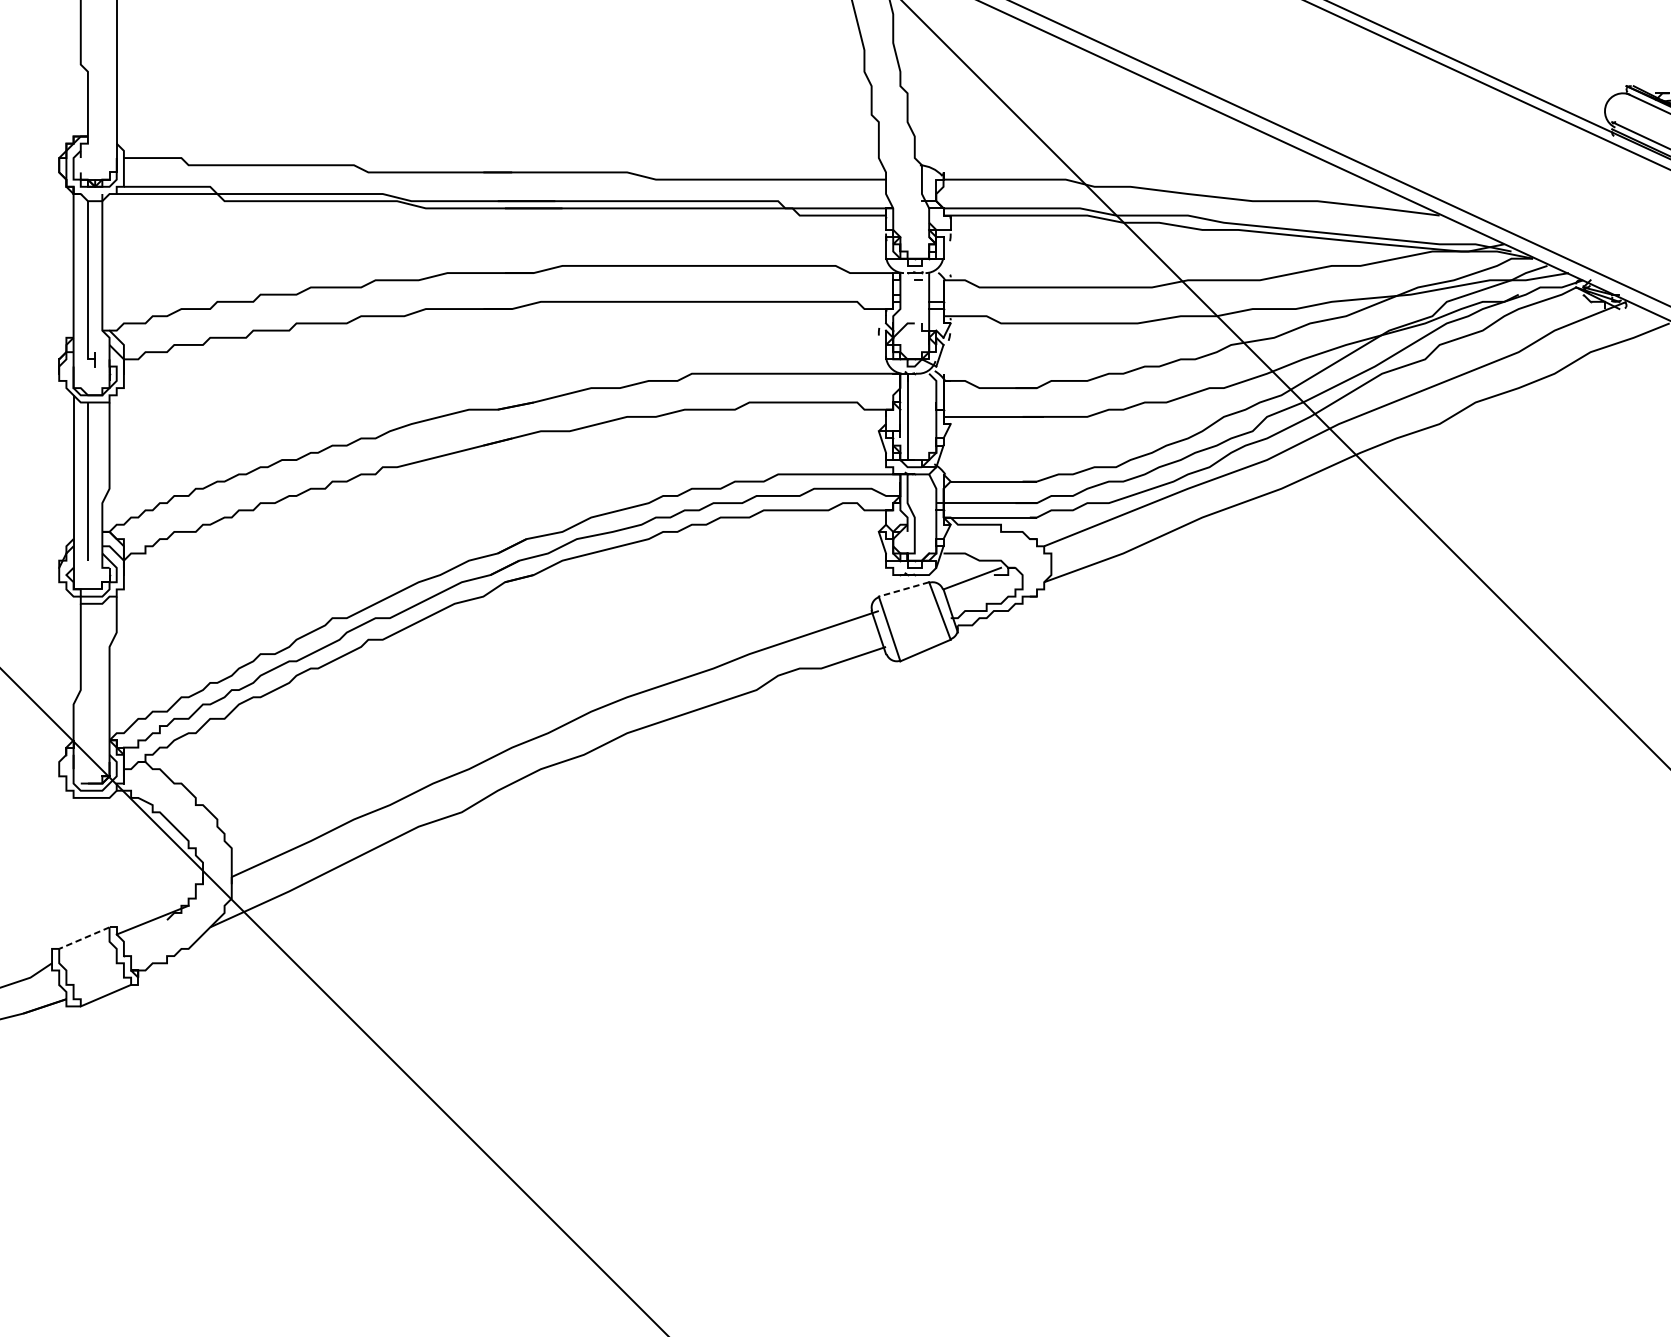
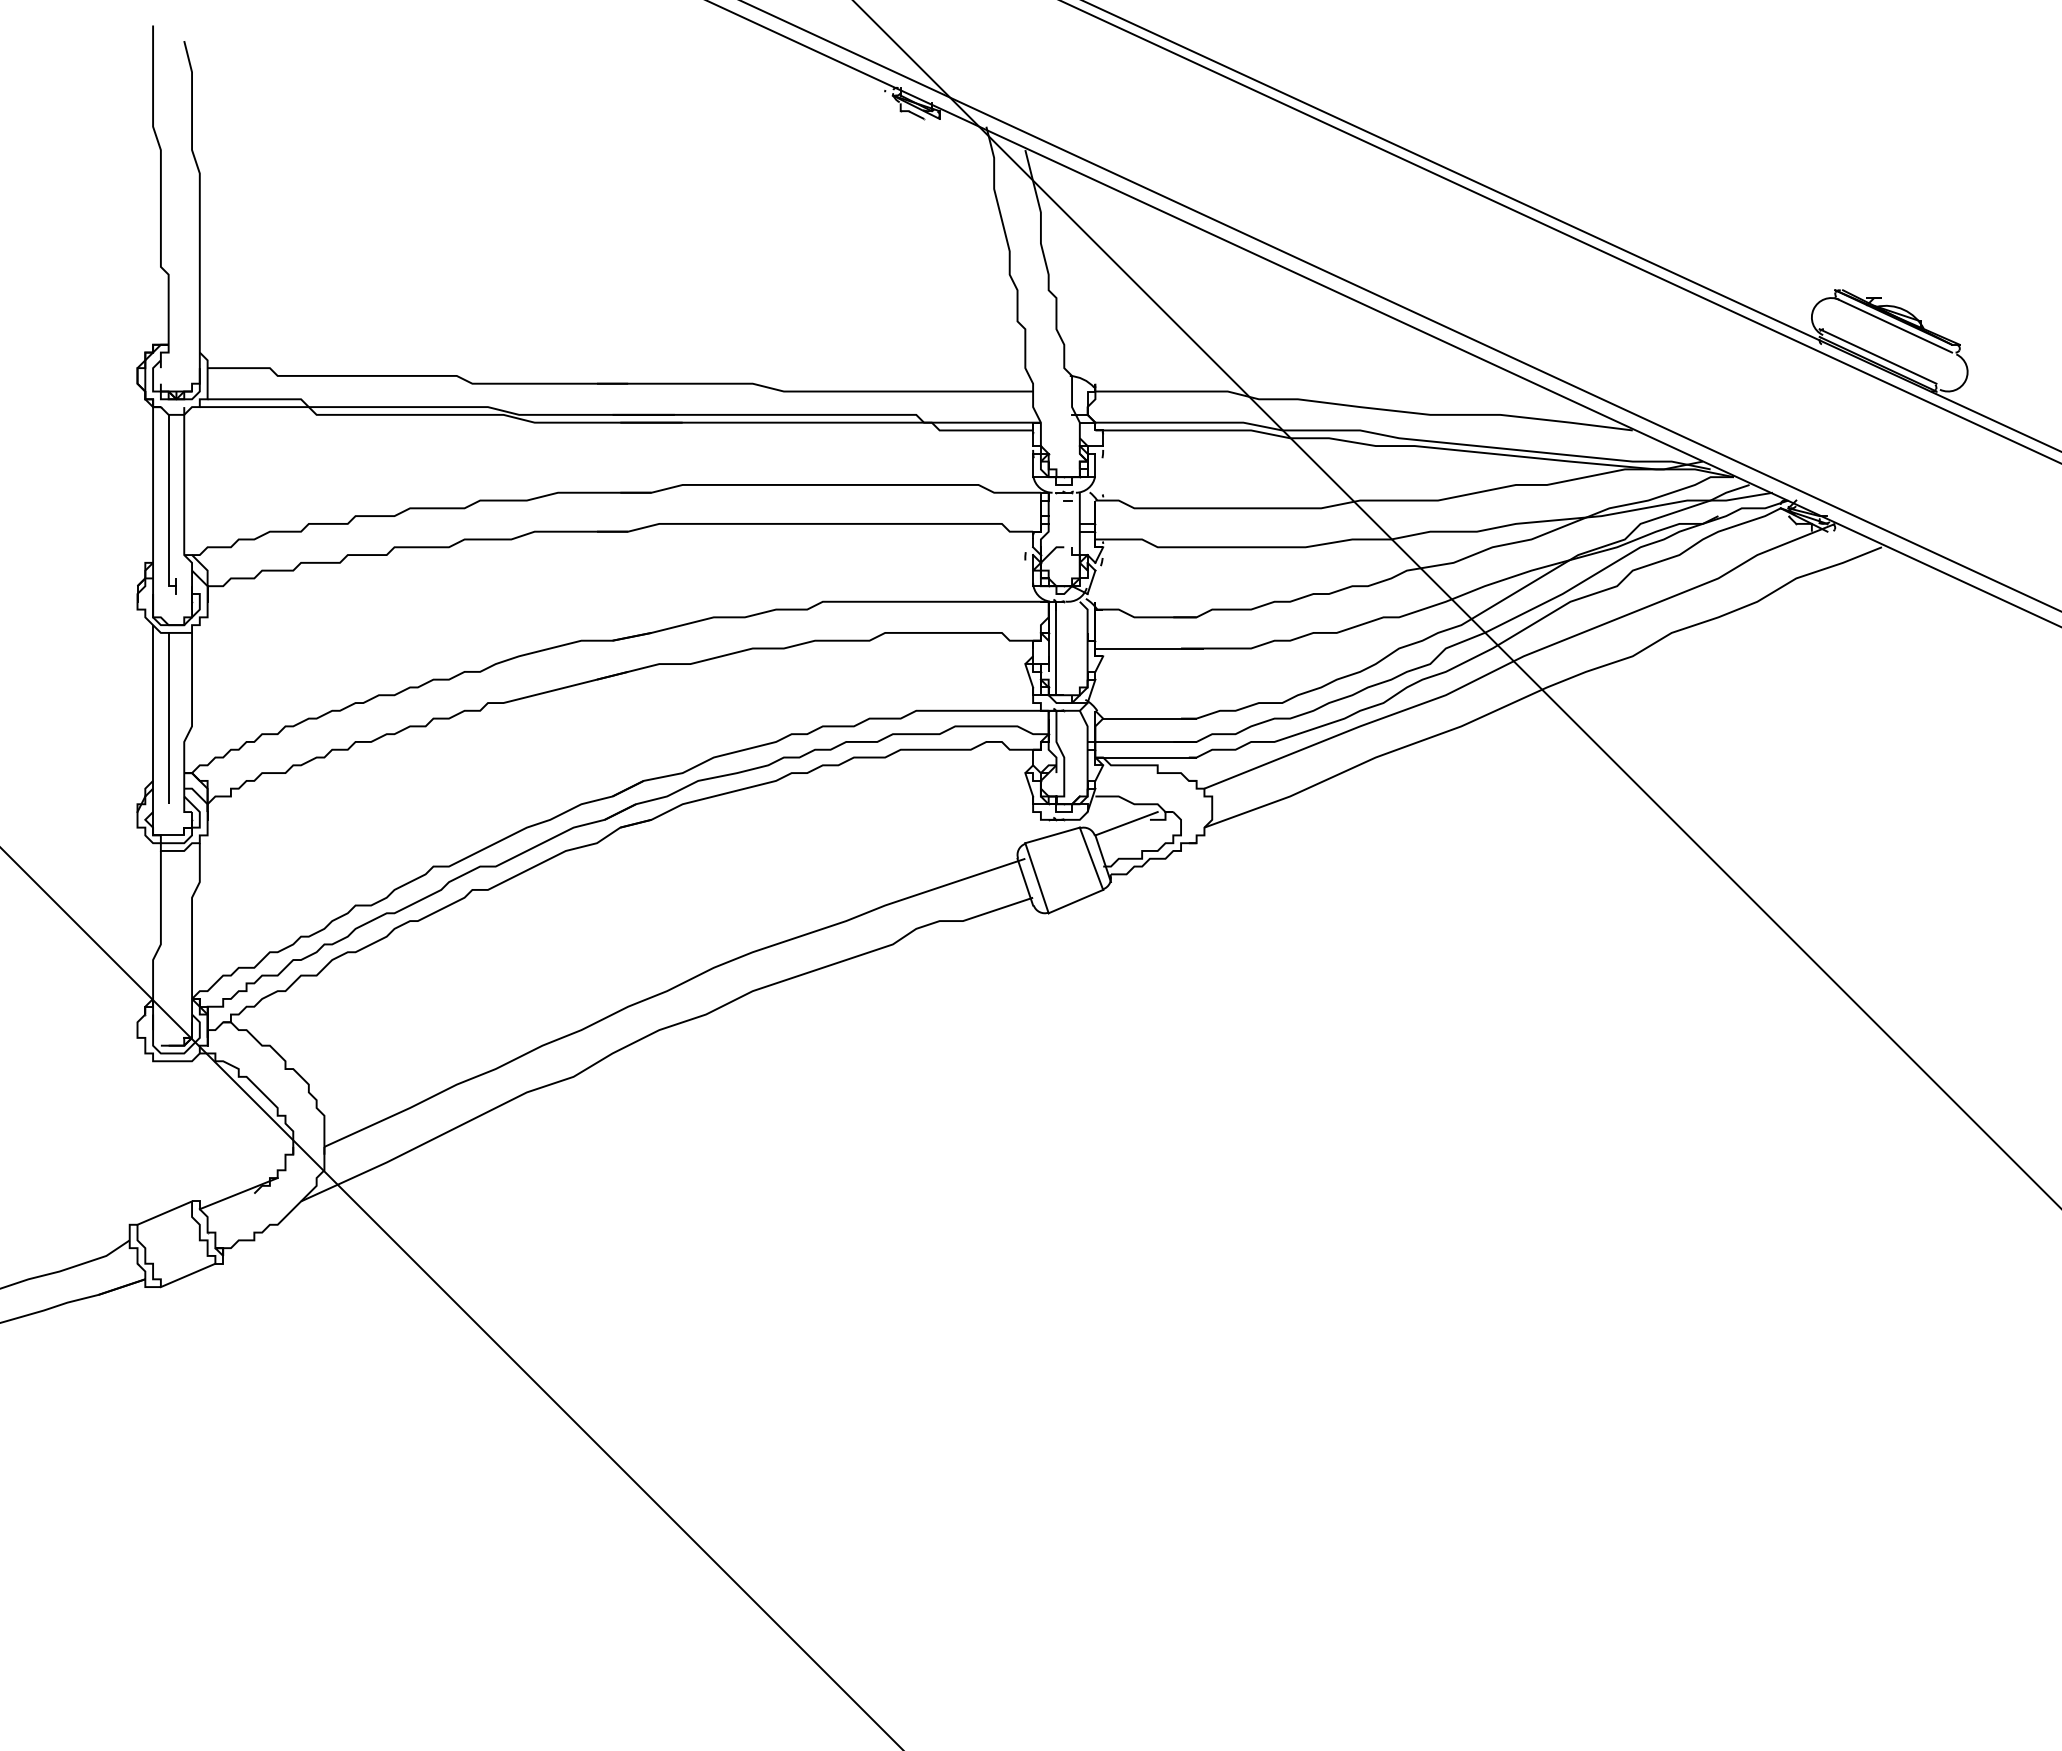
line: (903, 589) -> (1052, 835), dashed -> solid
line: (84, 938) -> (164, 1213), dashed -> solid

